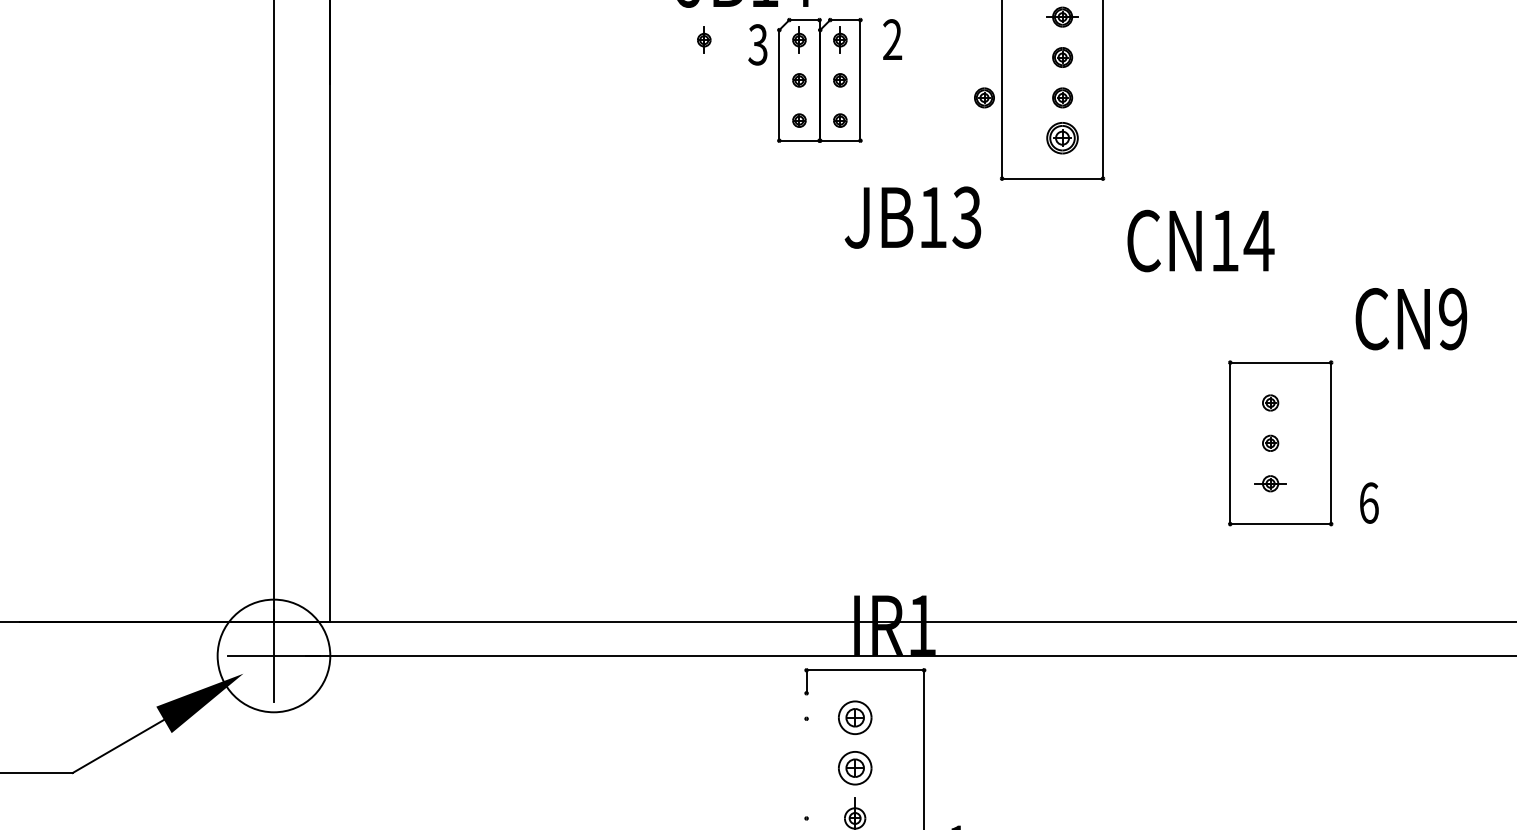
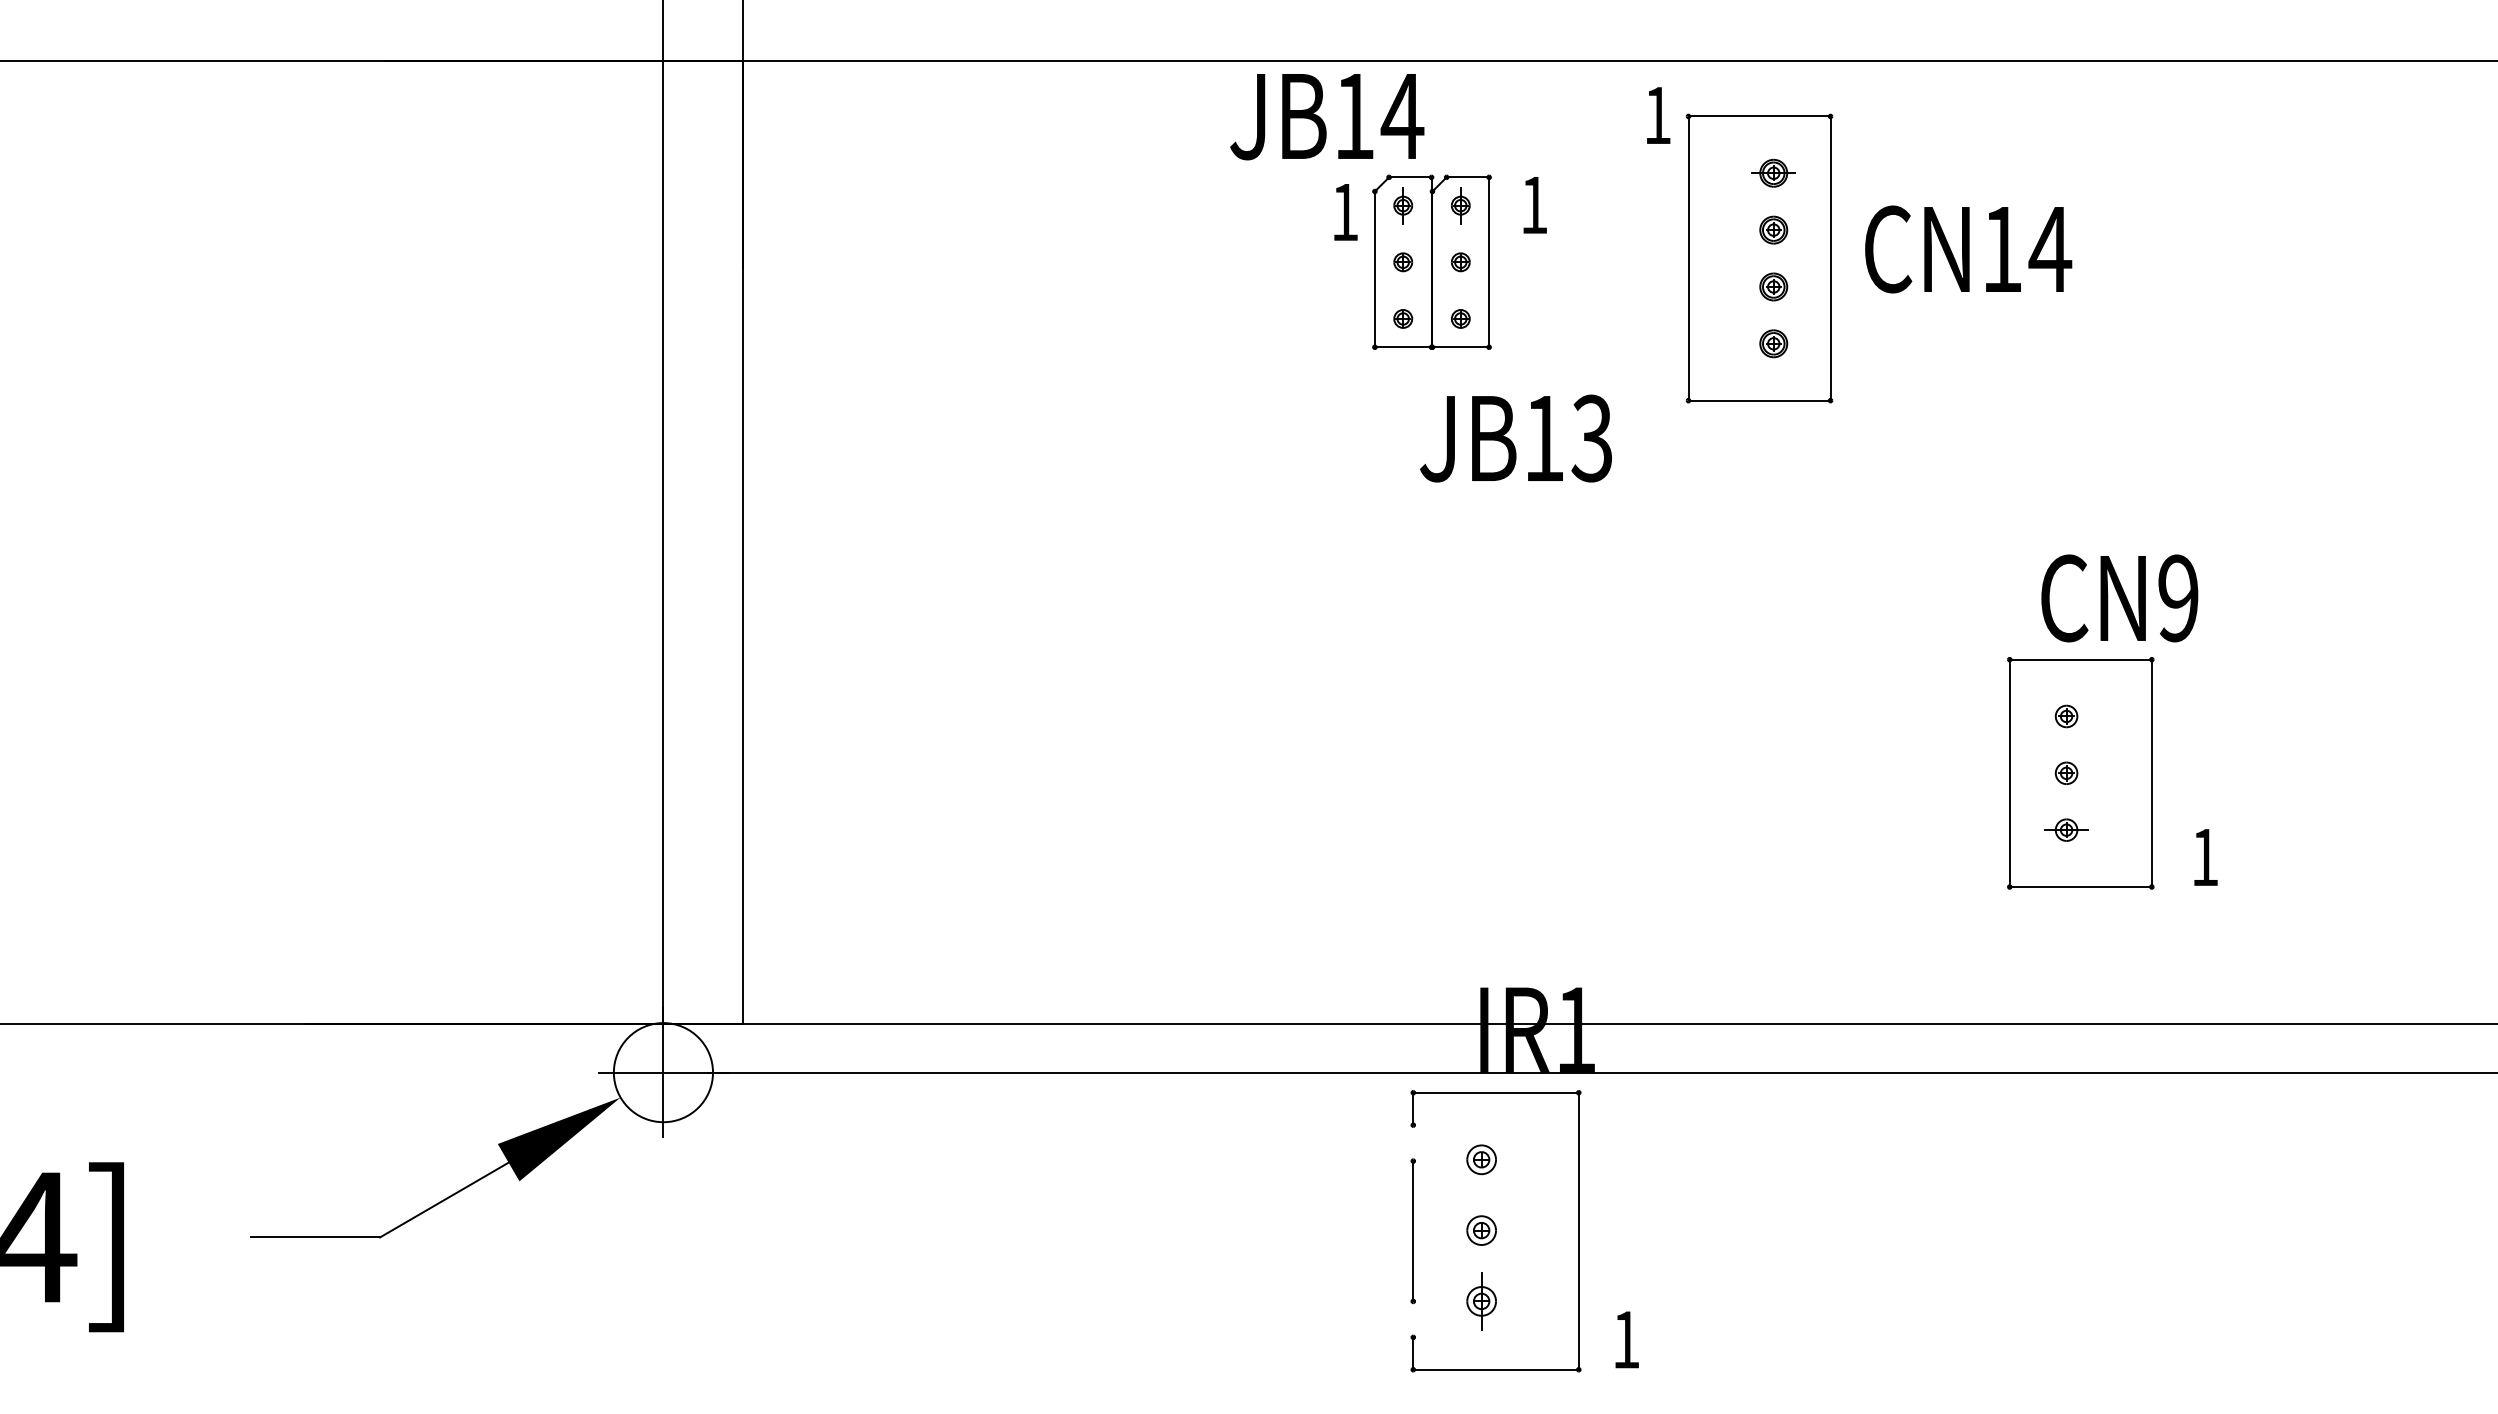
text: (892, 39) -> (1534, 204), 2 -> 1
part: (704, 40) -> (1269, 205), removed
text: (757, 45) -> (1344, 212), 3 -> 1
part: (984, 97) -> (1663, 286), removed
part: (1062, 138) -> (1773, 343), size x0.62
text: (912, 217) -> (1515, 438), moved
text: (1200, 241) -> (1968, 249), moved
text: (1411, 319) -> (2119, 598), moved
text: (1369, 503) -> (2205, 857), 6 -> 1
circle: (274, 655) -> (663, 1072), size x0.62
part: (855, 717) -> (1481, 1159), size x0.62
line: (806, 768) -> (1413, 1231), added
part: (855, 768) -> (1481, 1230), size x0.62

